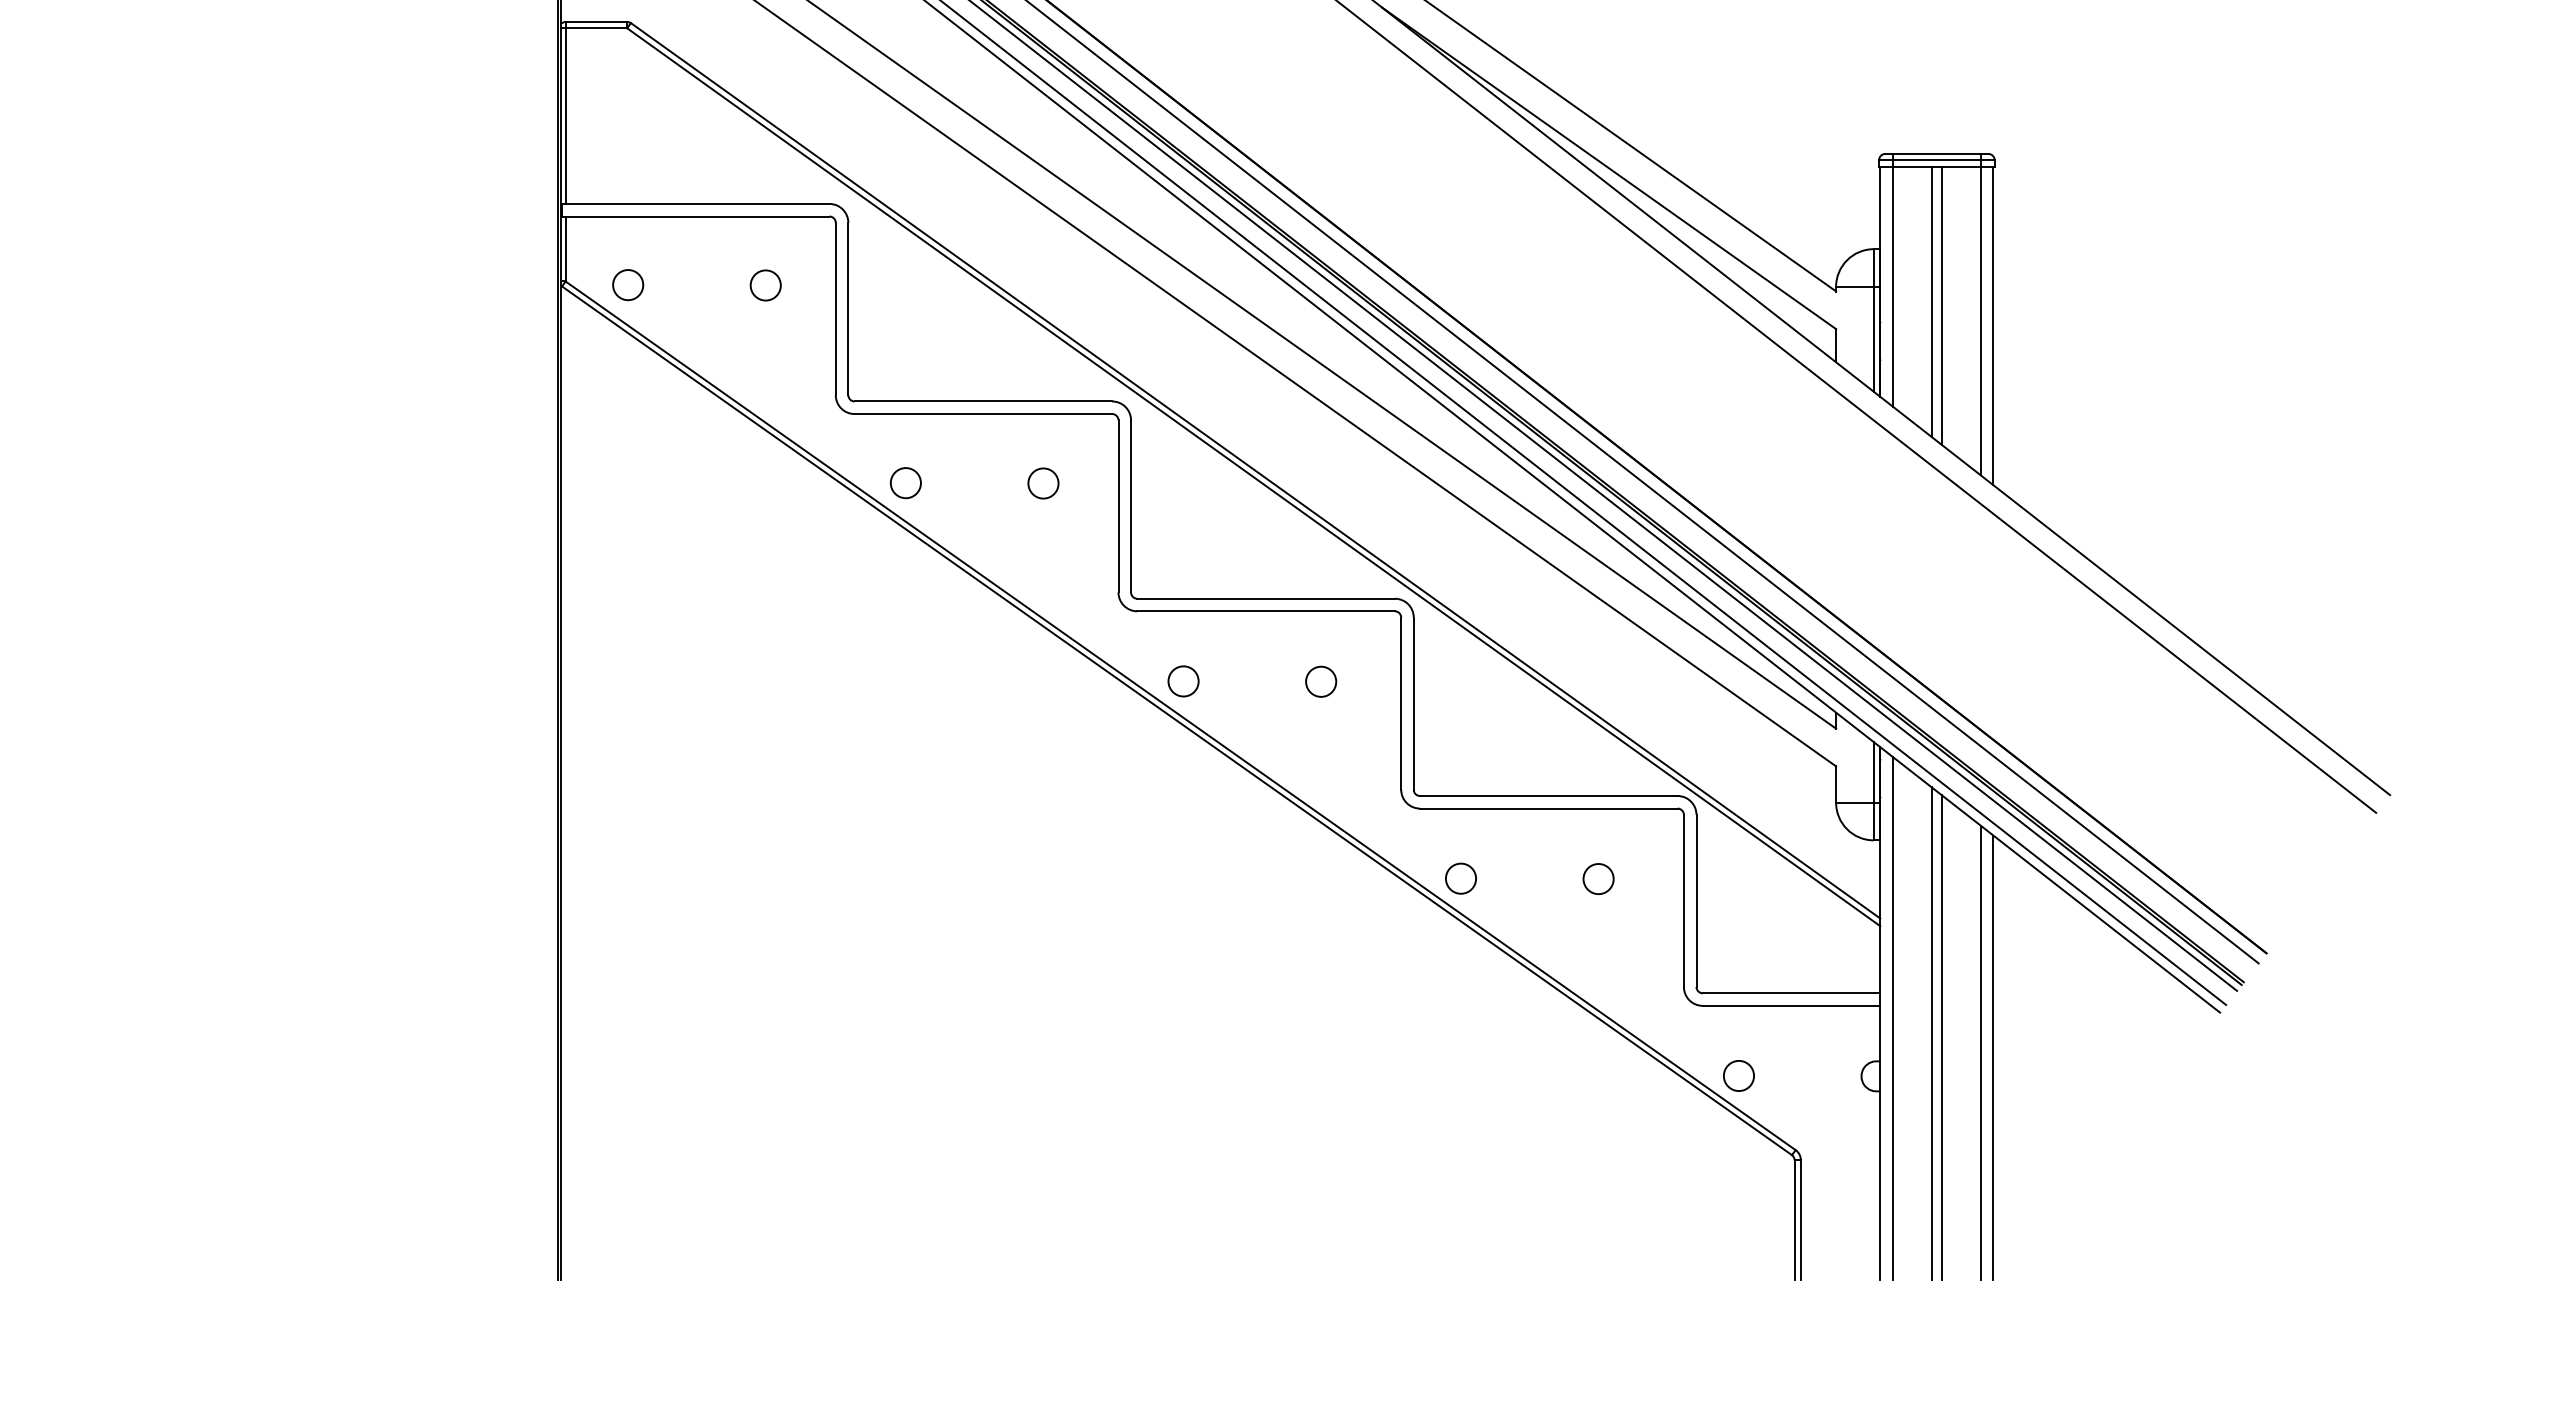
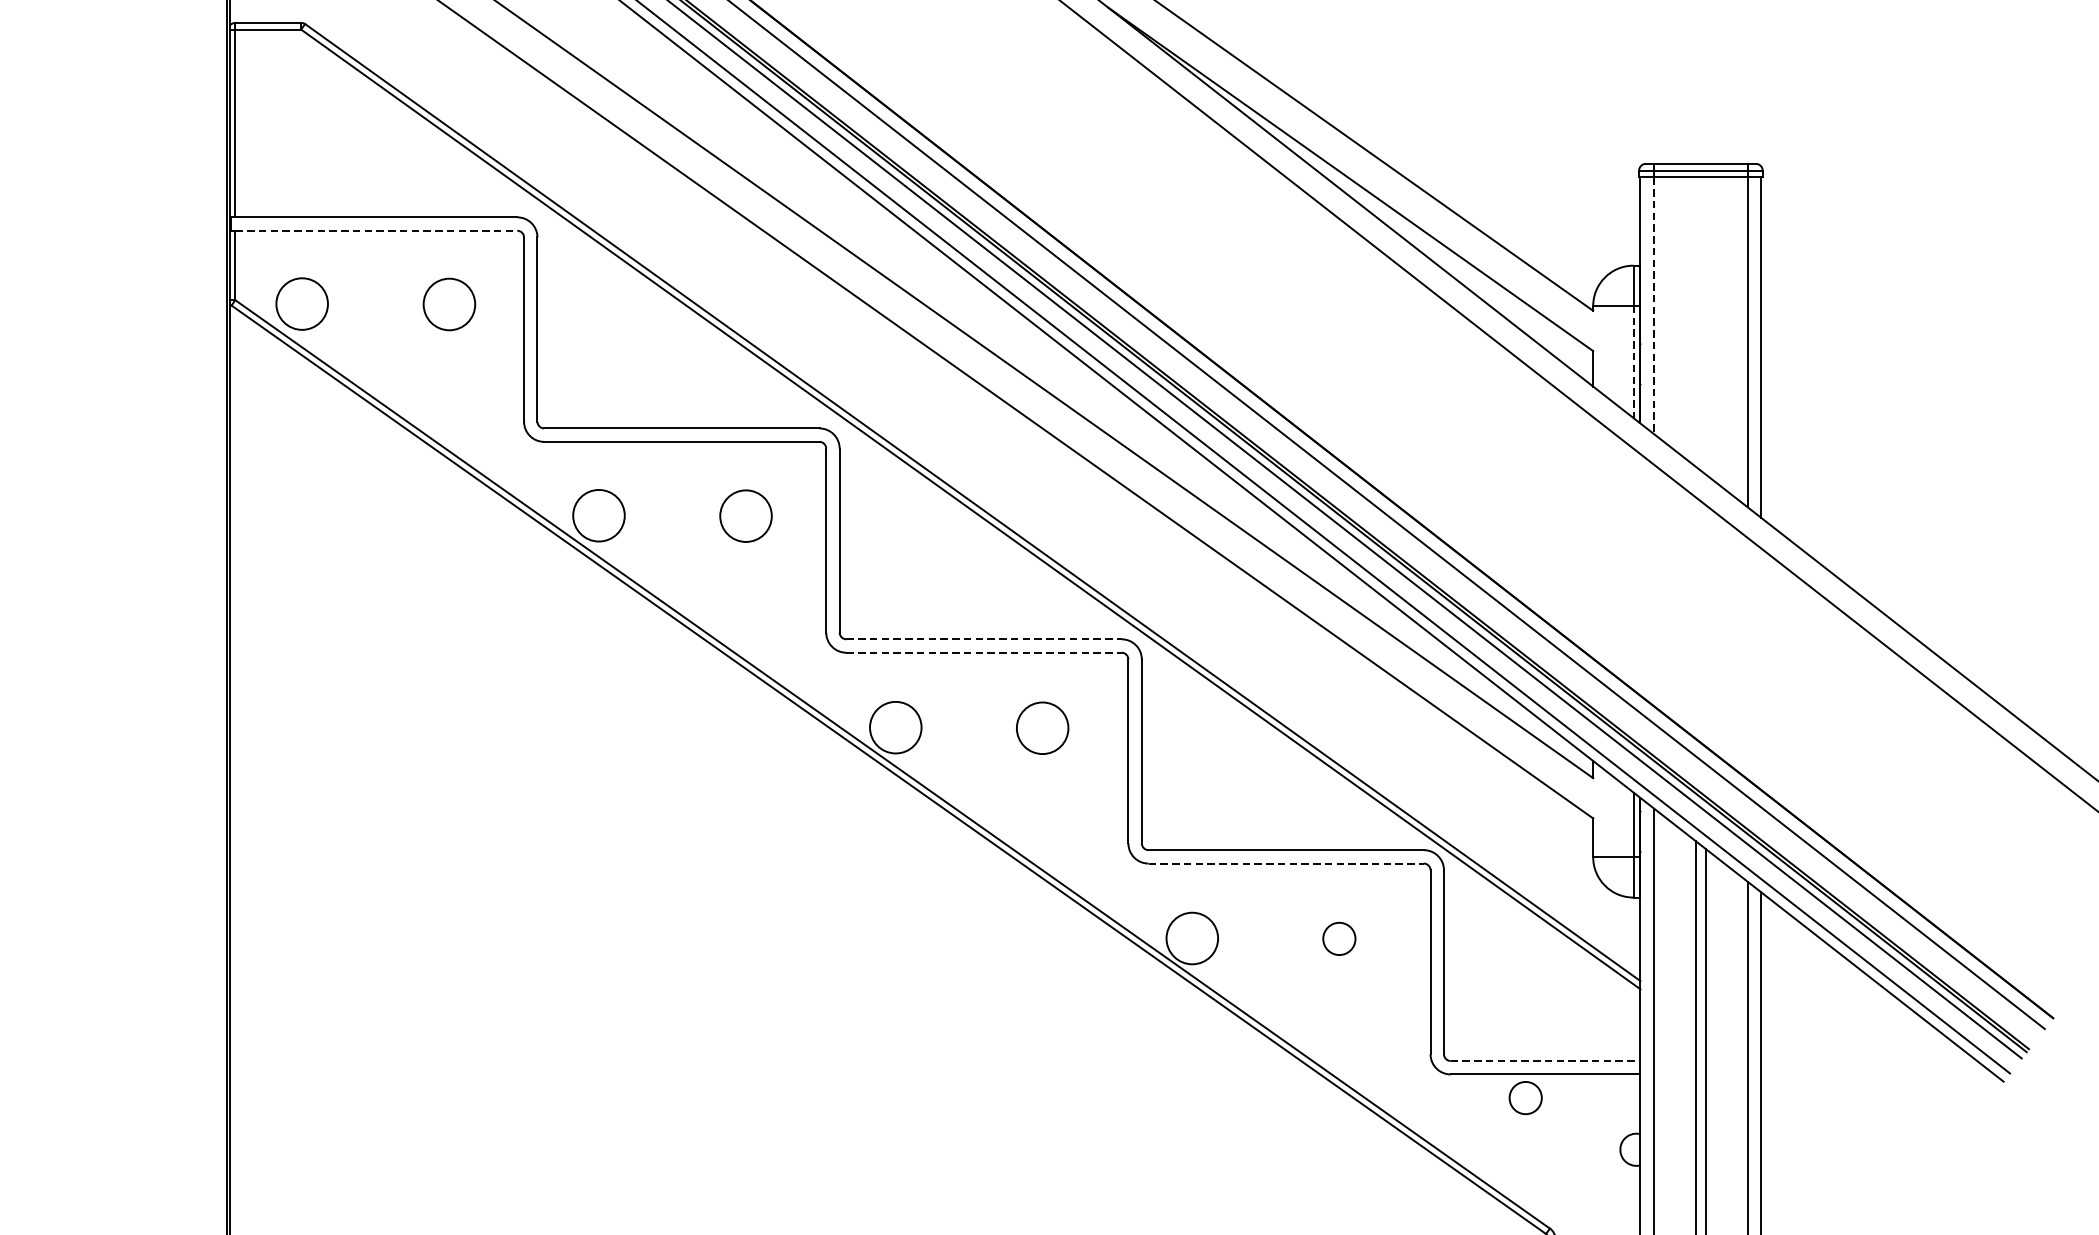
line: (697, 216) -> (376, 230), solid -> dashed
circle: (628, 285) -> (302, 304), size x1.6
circle: (765, 285) -> (448, 304), size x1.6
line: (1892, 287) -> (1653, 306), solid -> dashed
line: (1931, 301) -> (1695, 321), removed
line: (1941, 305) -> (1705, 325), removed
line: (1873, 339) -> (1633, 362), solid -> dashed
circle: (905, 483) -> (598, 516), size x1.6
circle: (1043, 483) -> (746, 516), size x1.6
line: (1266, 598) -> (984, 639), solid -> dashed
line: (1266, 611) -> (984, 652), solid -> dashed
circle: (1183, 681) -> (895, 727), size x1.6
circle: (1321, 681) -> (1043, 727), size x1.6
line: (1548, 808) -> (1285, 863), solid -> dashed
circle: (1460, 878) -> (1191, 938), size x1.6
line: (1791, 993) -> (1545, 1061), solid -> dashed
circle: (1738, 1075) -> (1525, 1097), moved

